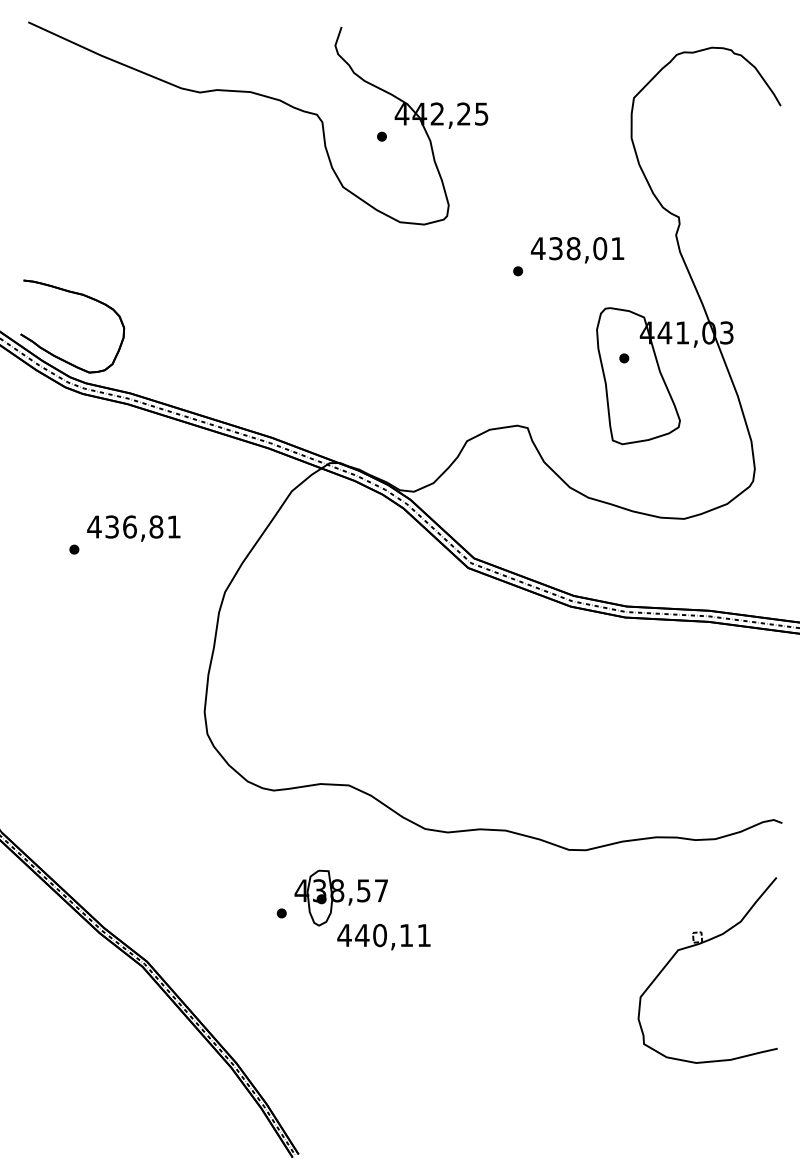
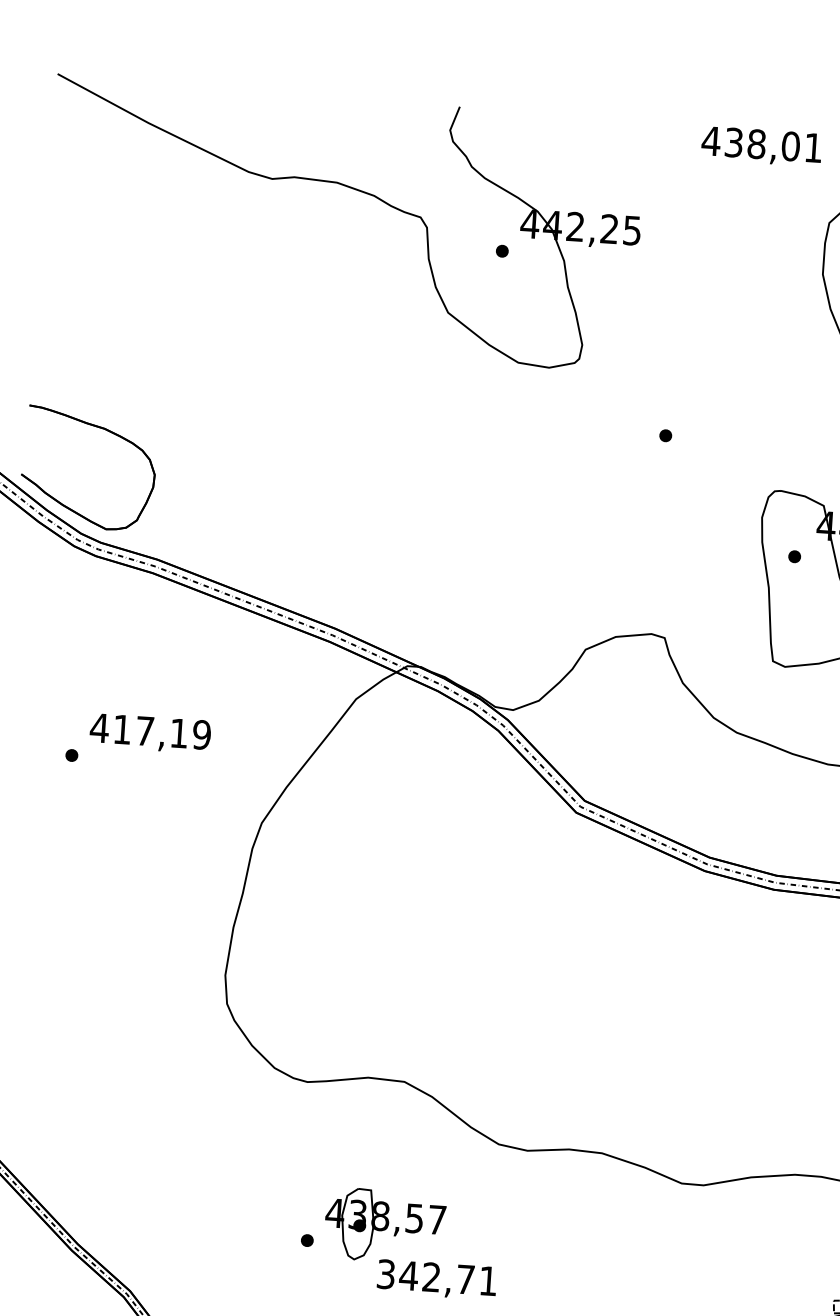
text: (577, 250) -> (761, 146), moved
text: (142, 526) -> (161, 731), 436,81 -> 417,19
text: (374, 935) -> (424, 1276), 440,11 -> 342,71

